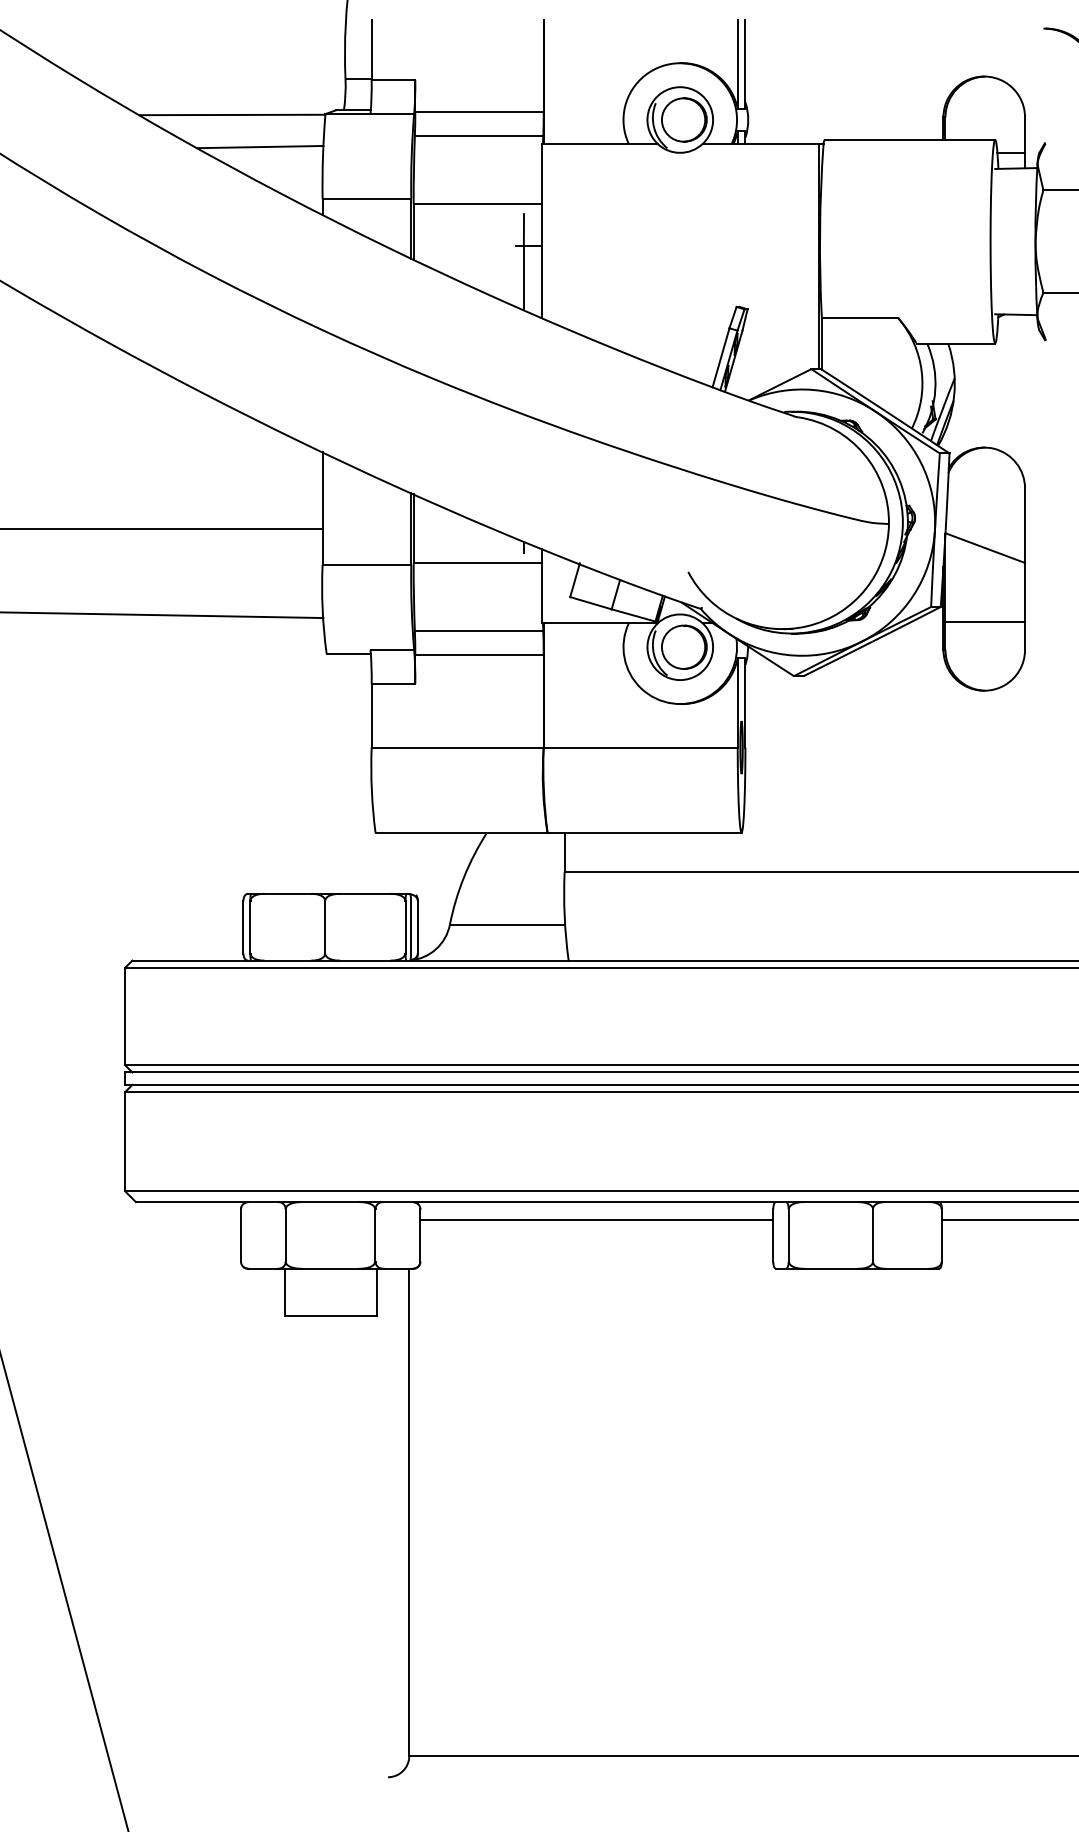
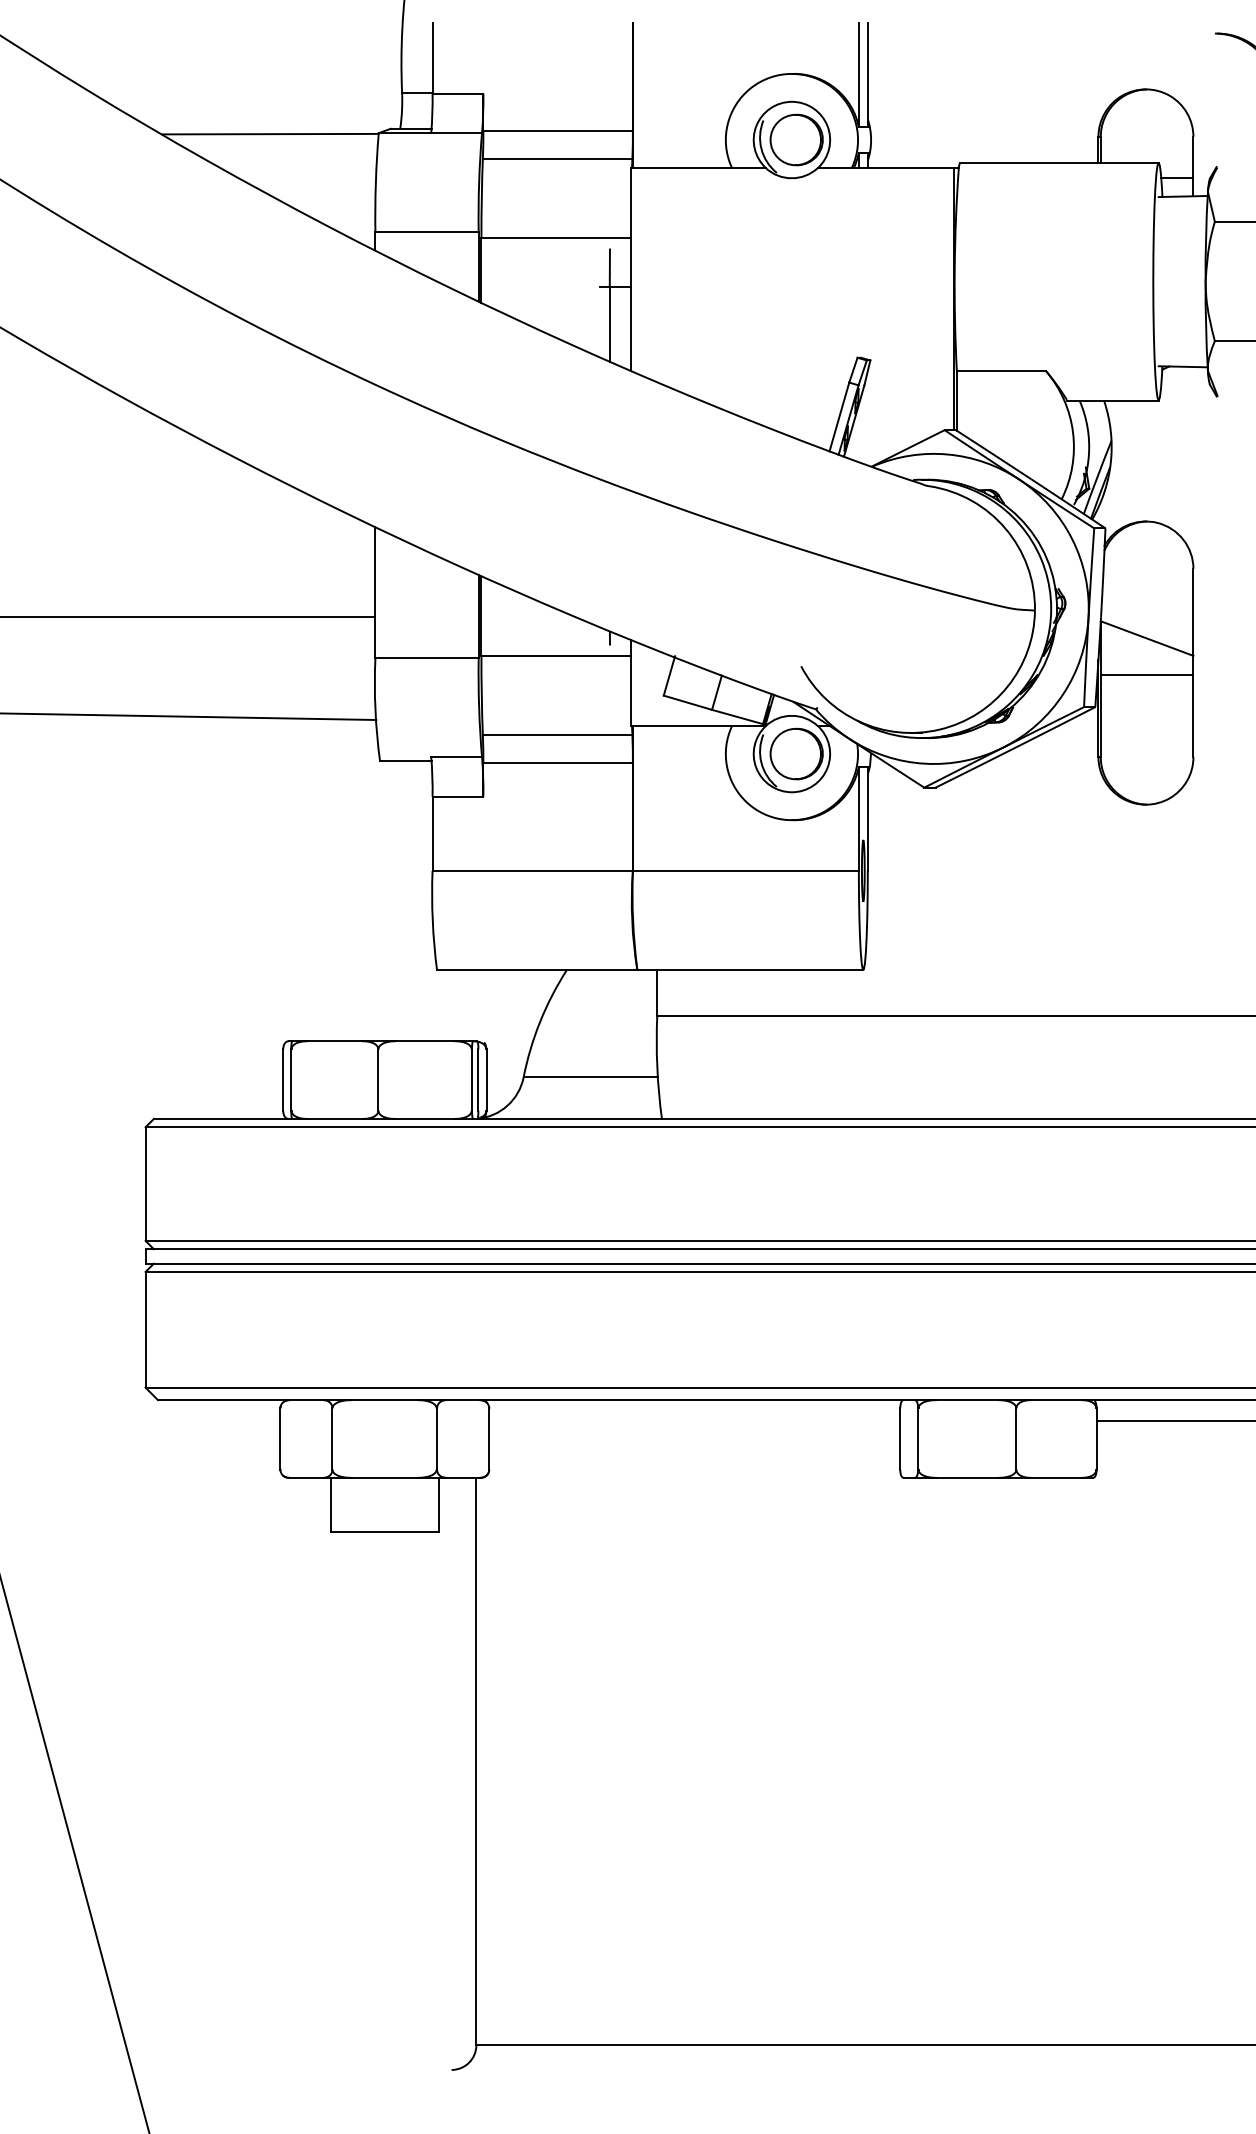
line: (259, 147) -> (302, 171), removed
line: (984, 621) -> (1146, 675), moved
line: (596, 1219) -> (694, 1420), removed

